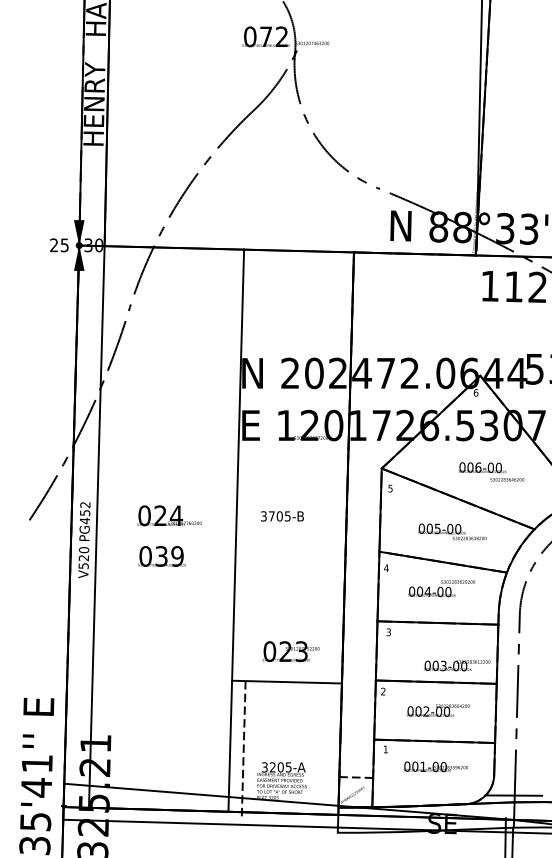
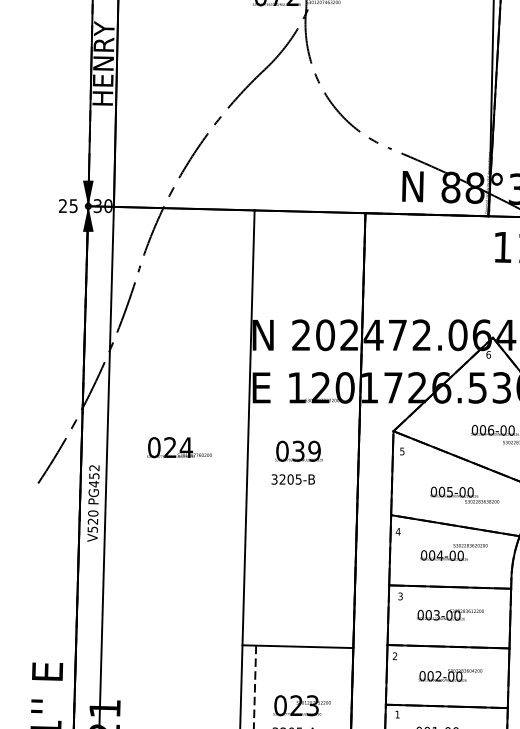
text: (169, 515) -> (179, 447), moved
text: (271, 516) -> (282, 479), 3705-B -> 3205-B
text: (161, 556) -> (298, 451), moved
text: (290, 651) -> (301, 705), moved
text: (457, 665) -> (450, 614), moved

